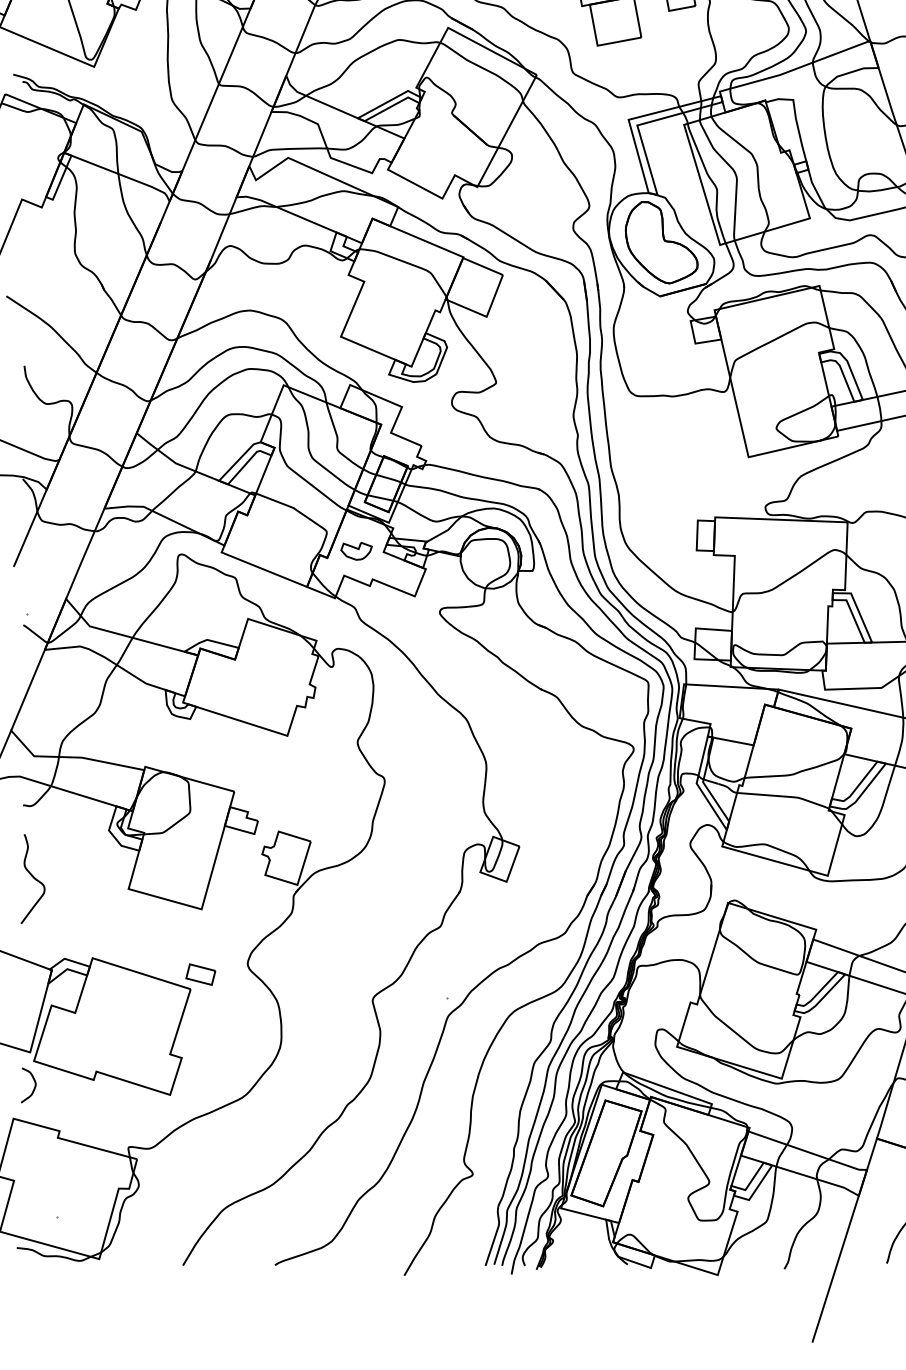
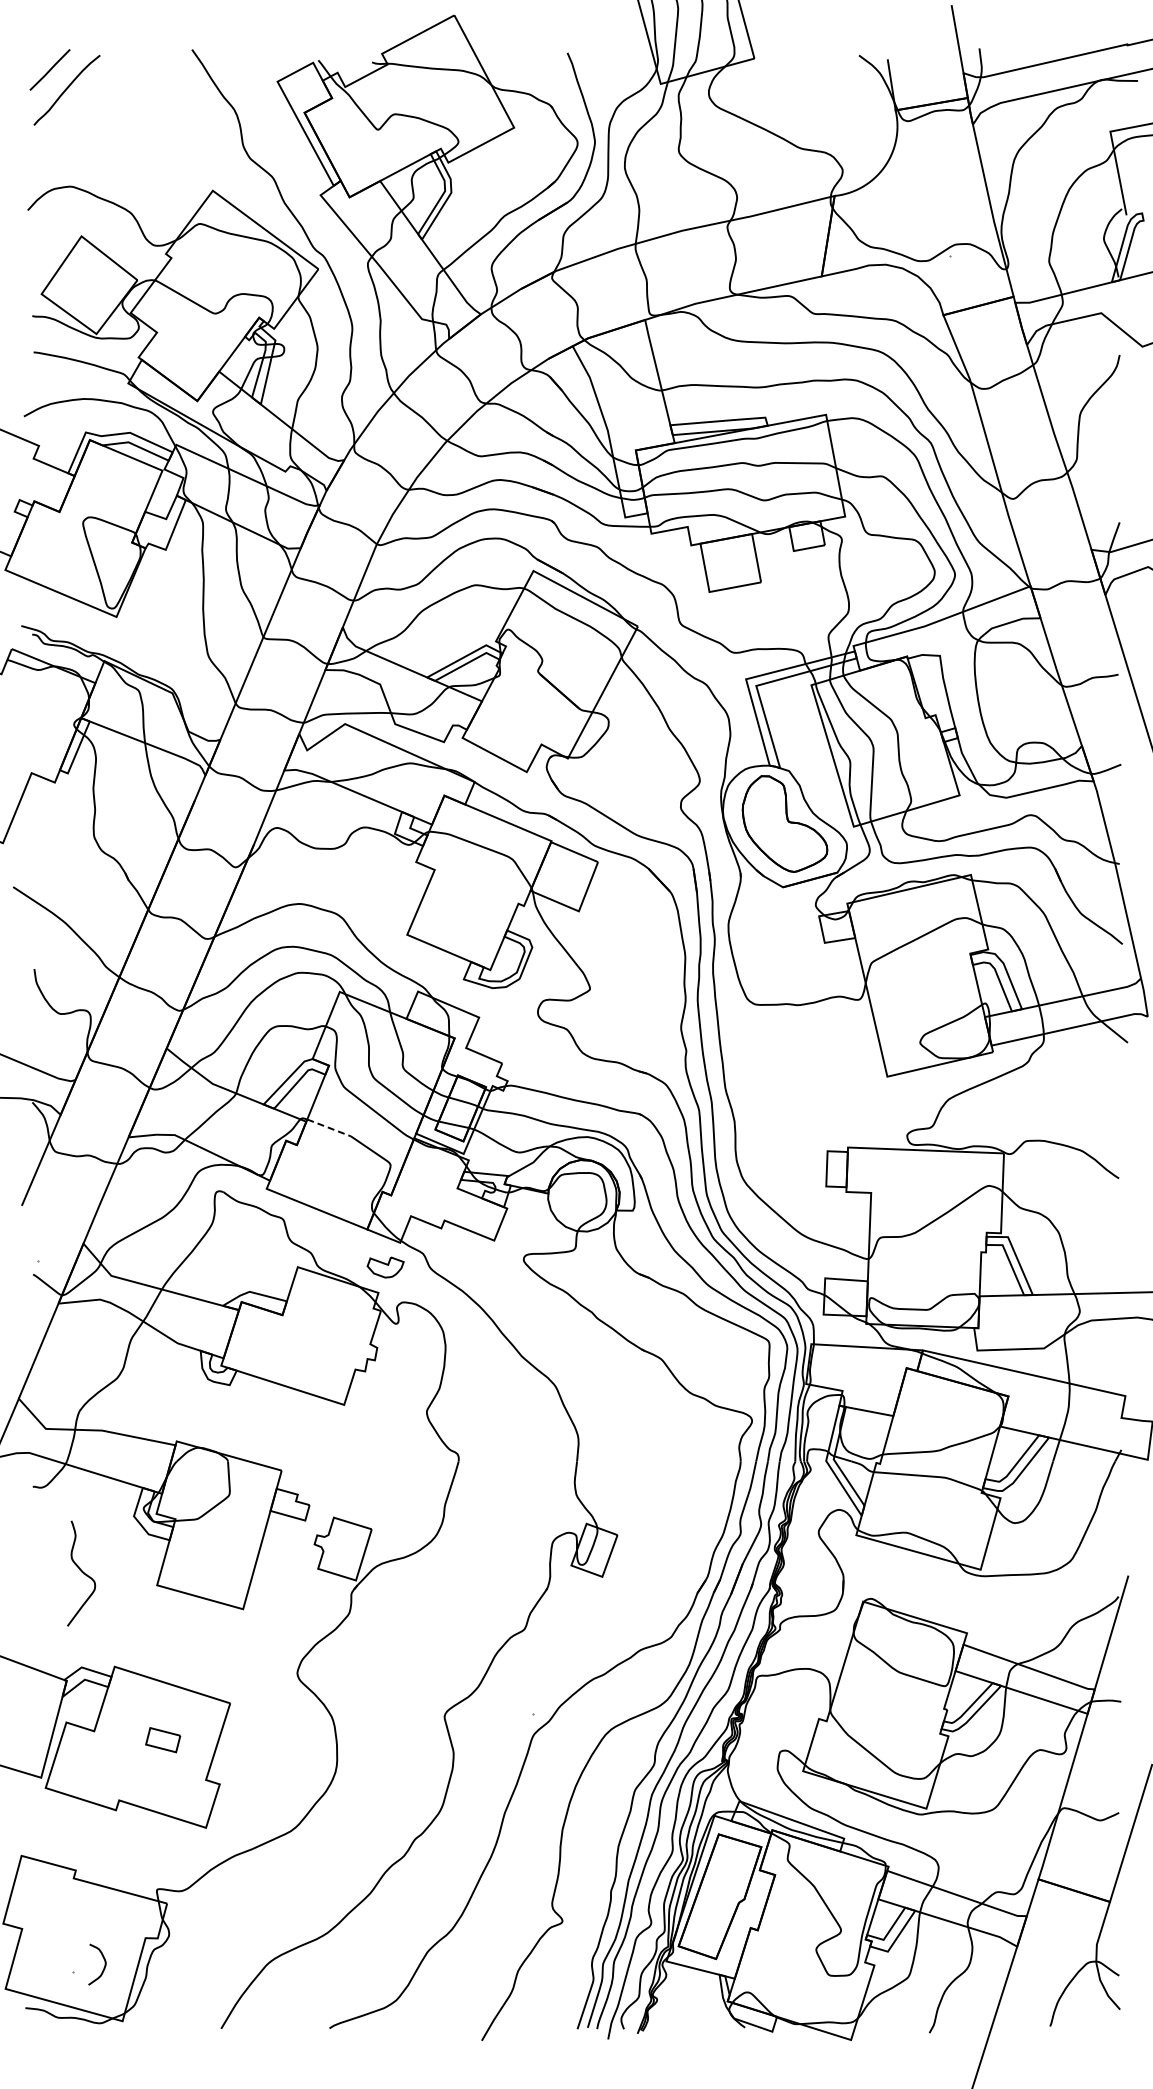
line: (274, 501) -> (329, 1128), solid -> dashed
part: (356, 551) -> (385, 1267), moved
curve: (32, 878) -> (81, 1572), moved
part: (201, 974) -> (163, 1740), moved
curve: (33, 1087) -> (103, 1967), moved

